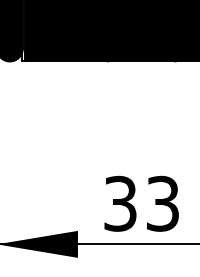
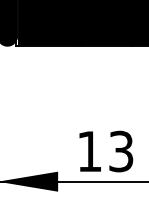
text: (120, 203) -> (89, 151), 33 -> 13

